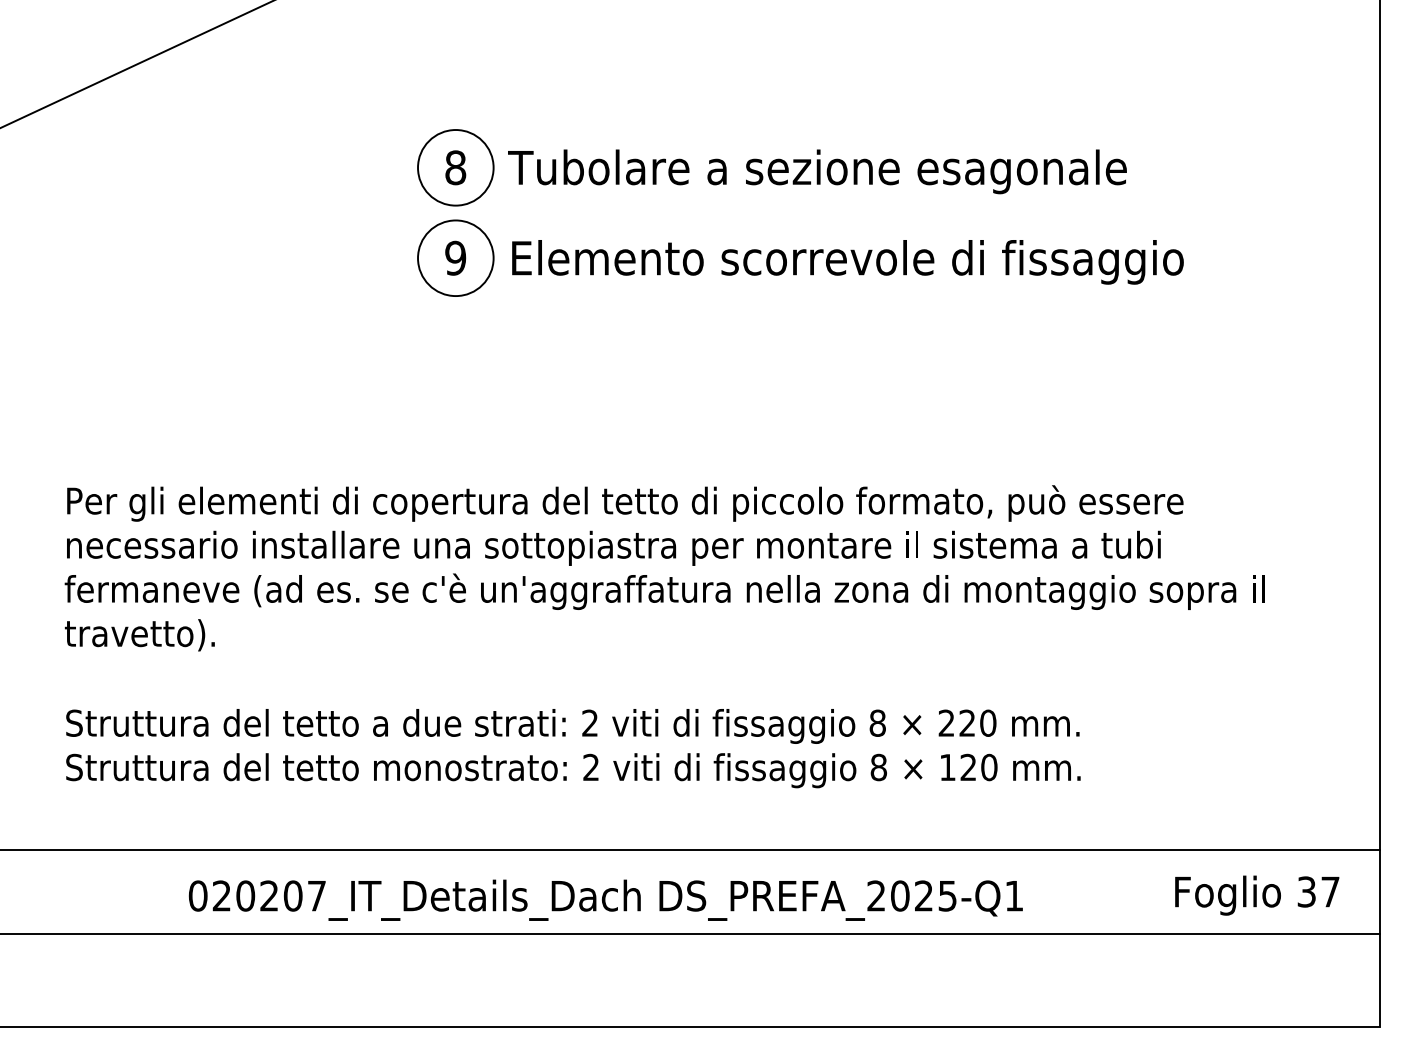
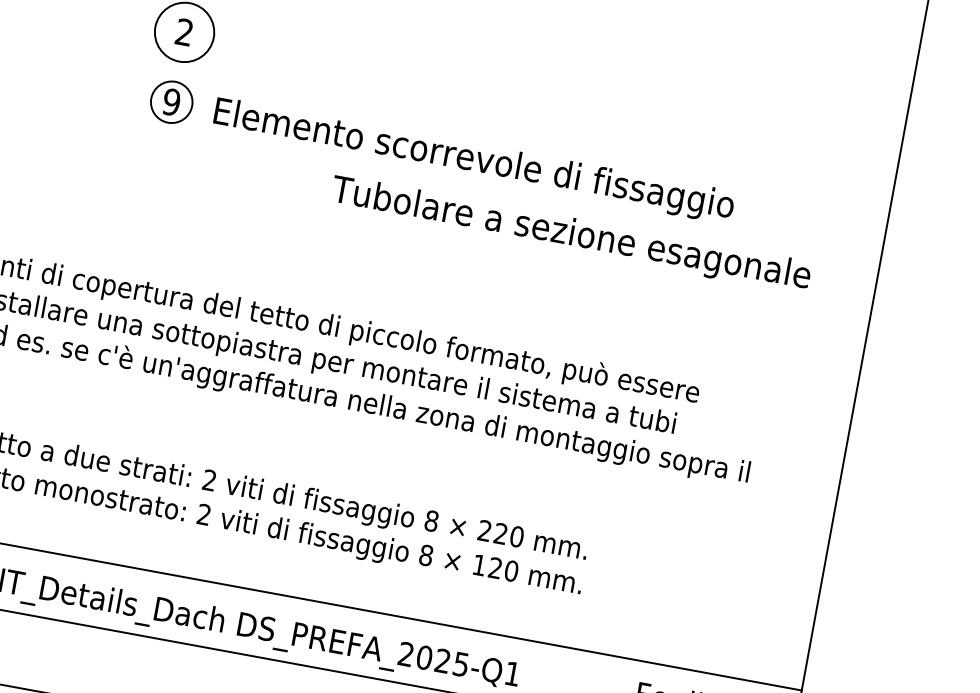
text: (455, 167) -> (184, 32), 8 -> 2
text: (817, 171) -> (571, 234), moved
circle: (455, 258) -> (171, 102), size x0.7

